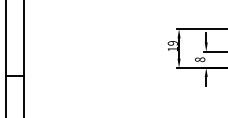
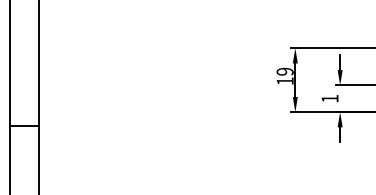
text: (200, 59) -> (330, 98), 8 -> 1

